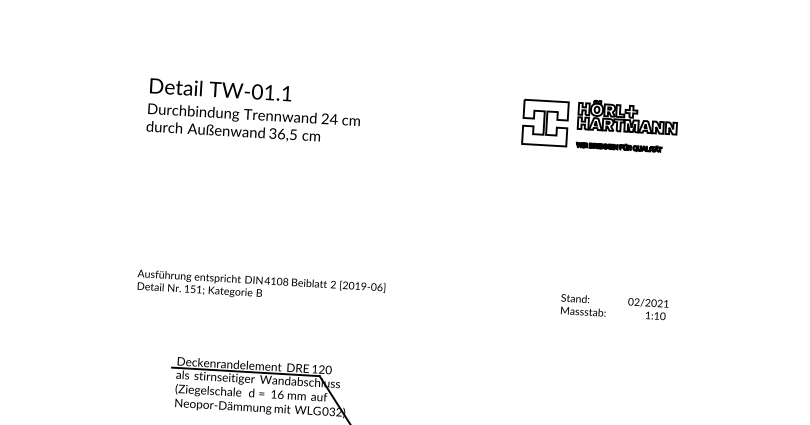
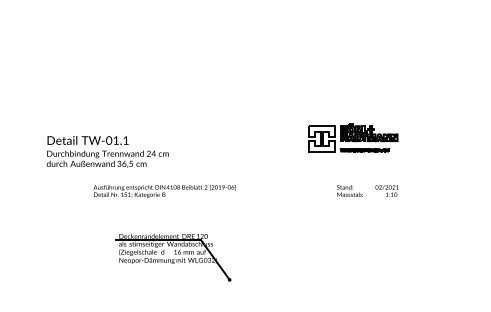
text: (253, 110) -> (107, 151), moved
part: (600, 123) -> (353, 137), moved

